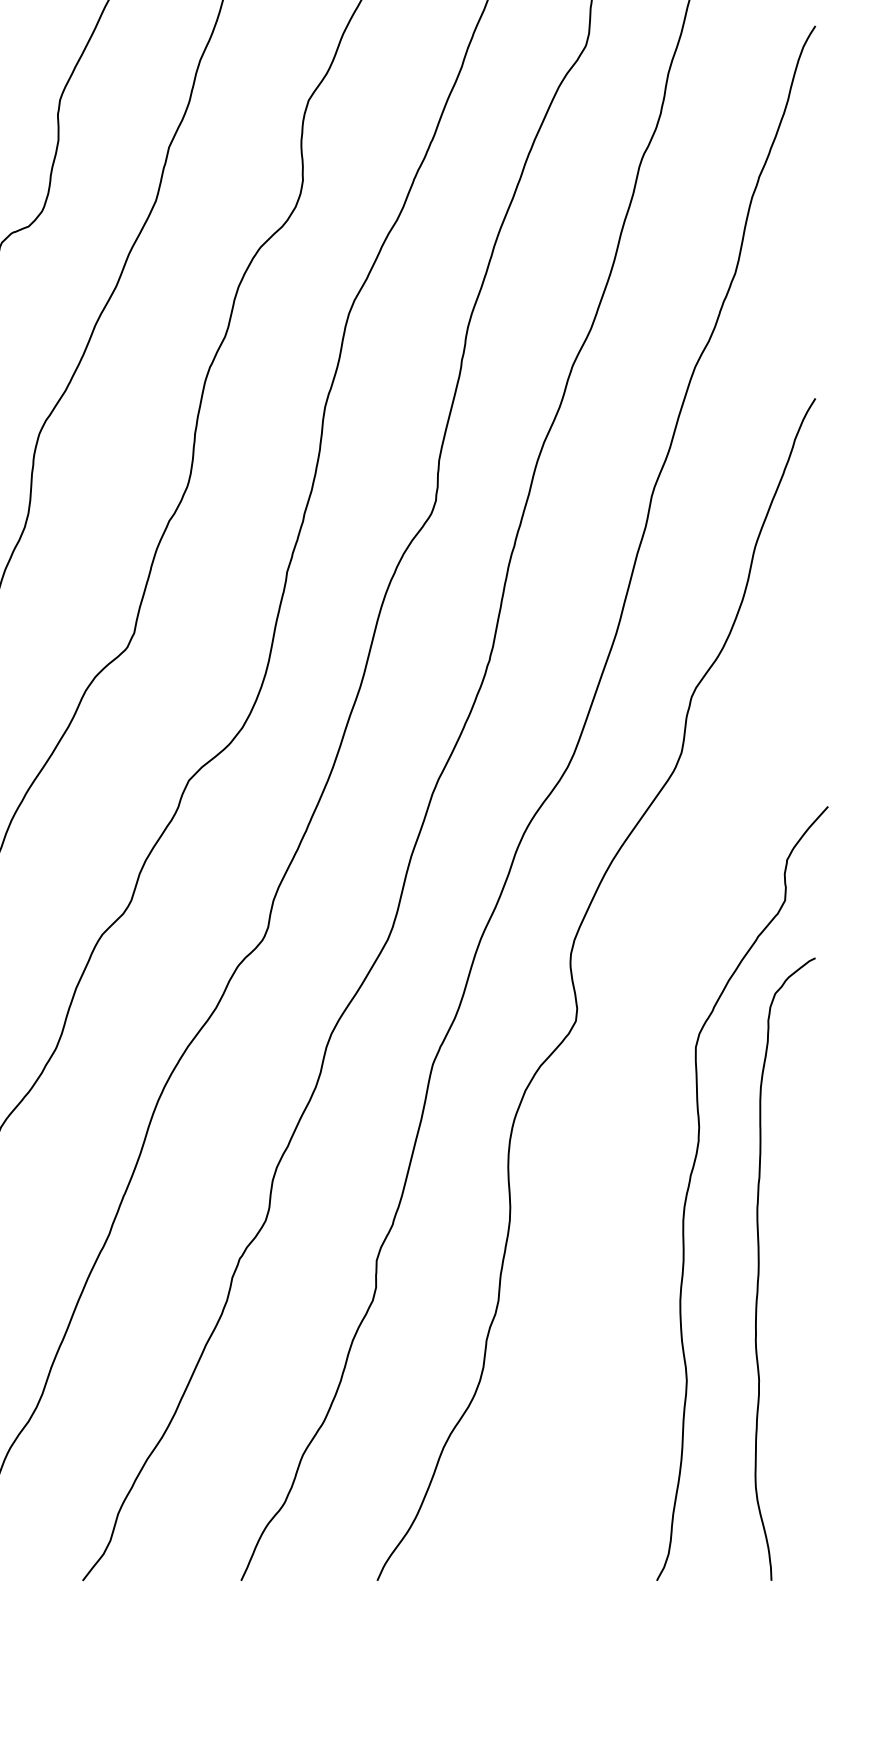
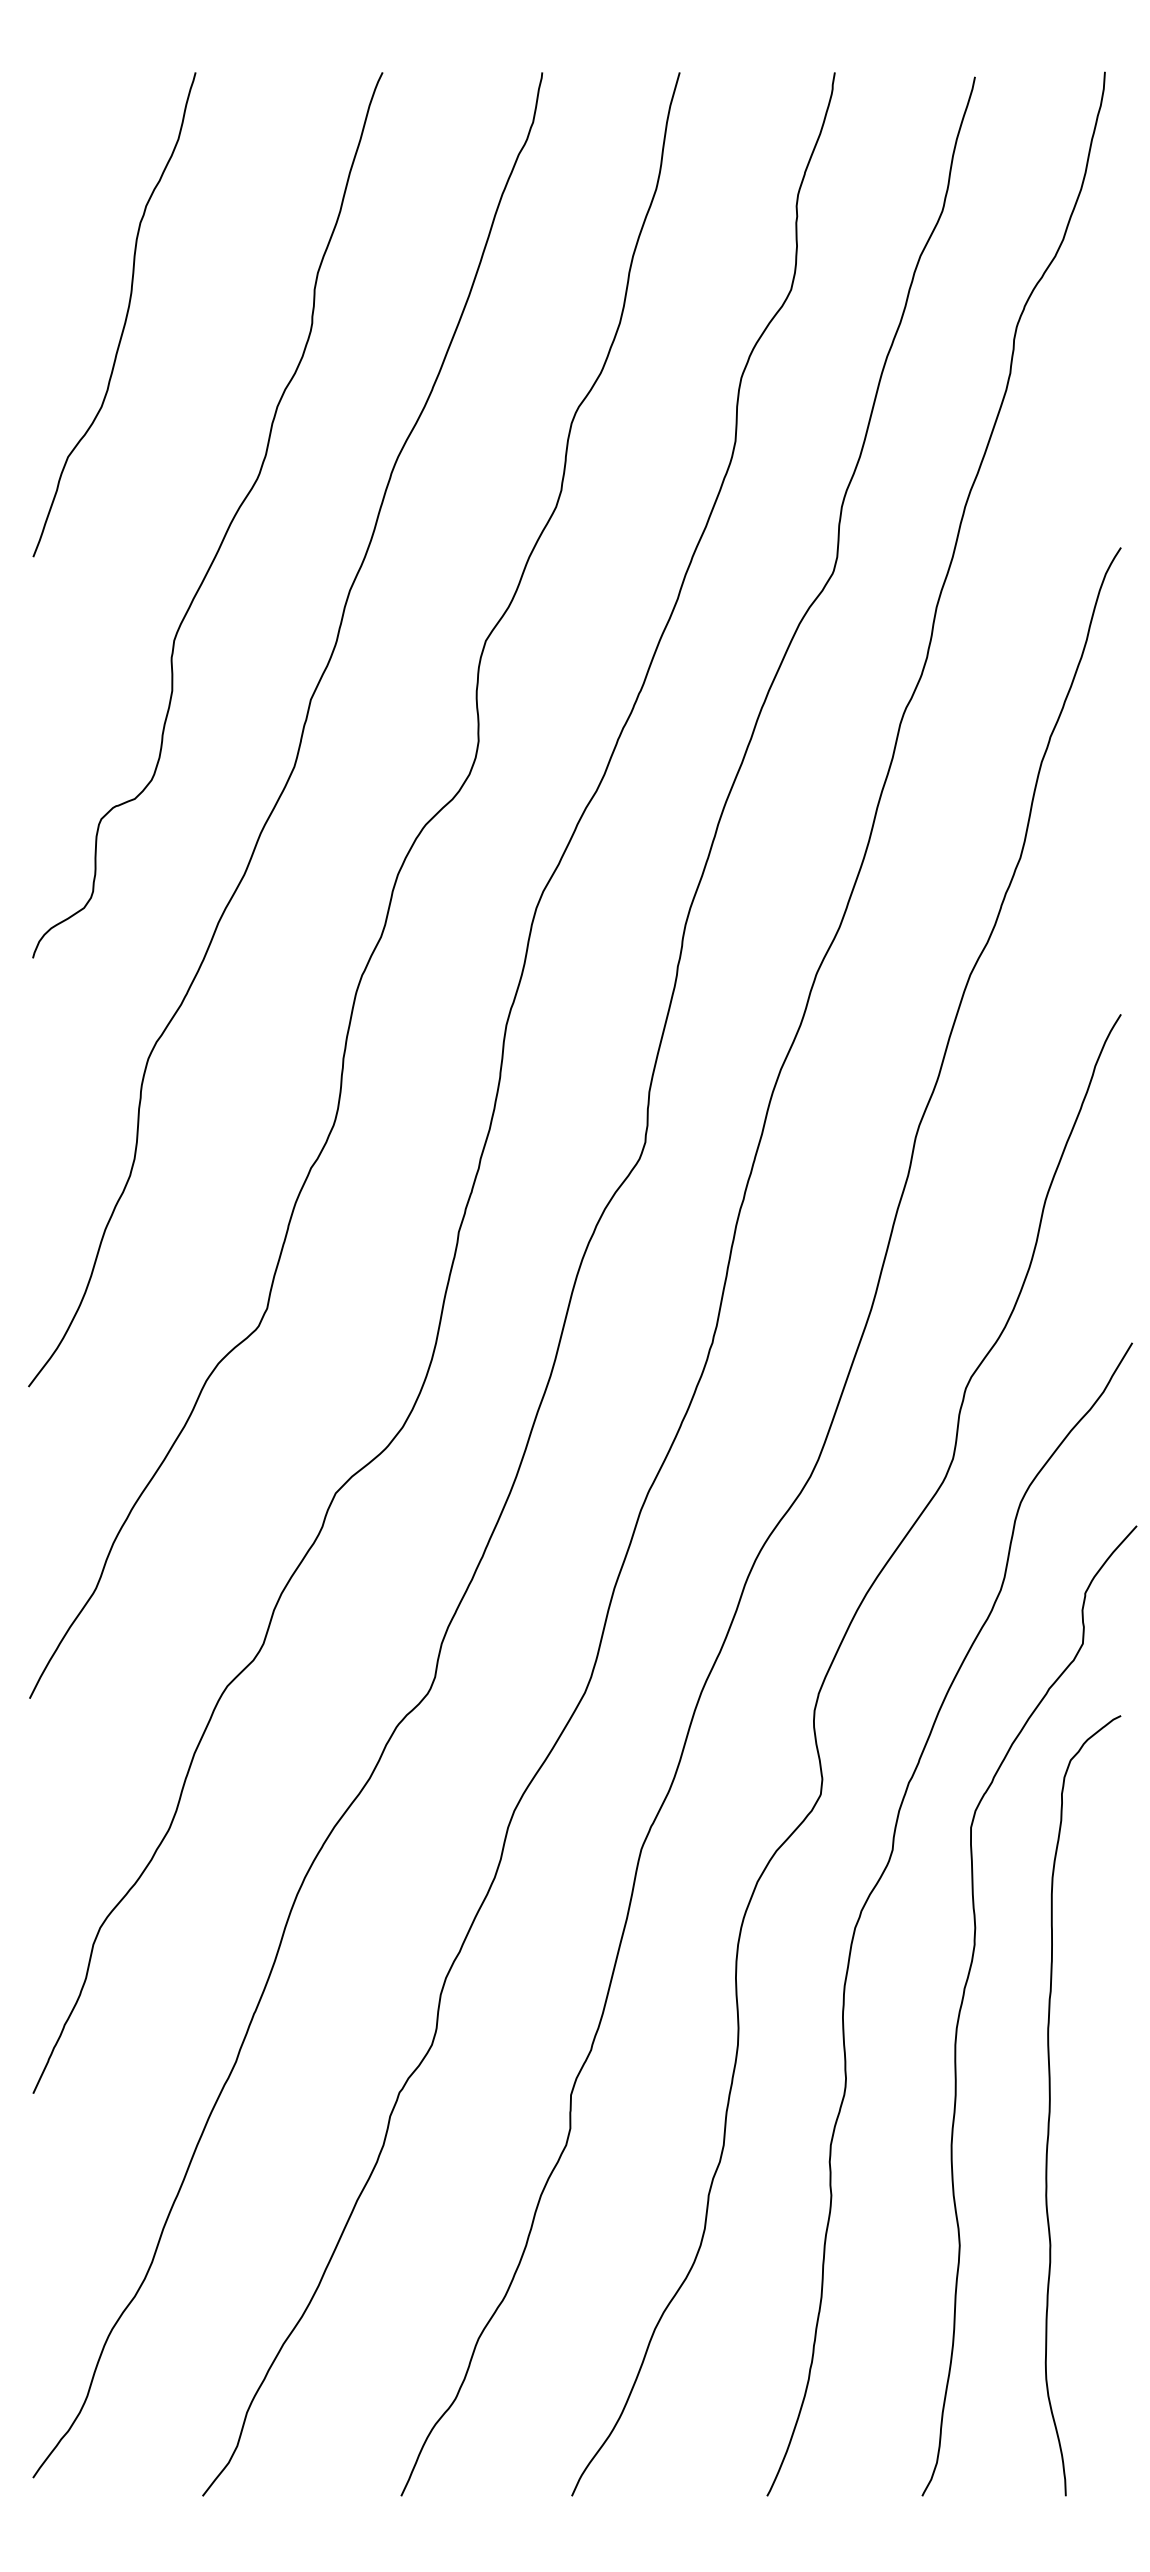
curve: (624, 1087) -> (881, 1878), added

